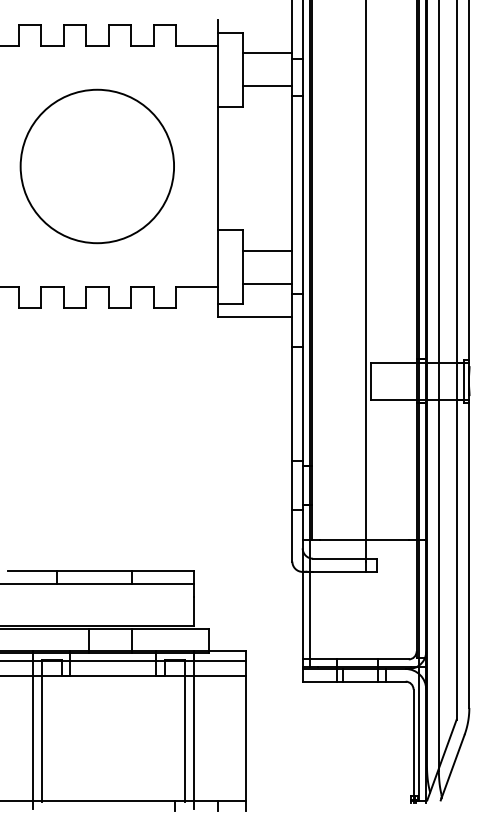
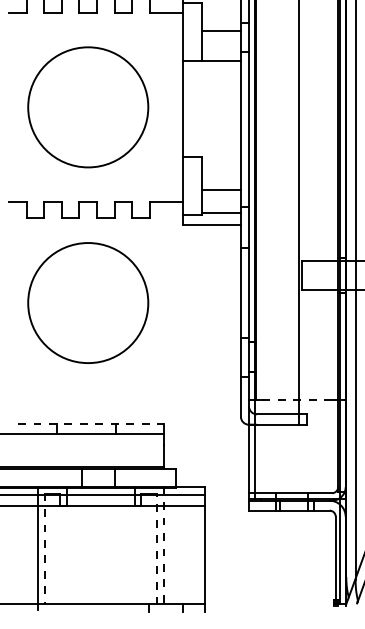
line: (267, 53) -> (221, 31), moved
line: (267, 85) -> (221, 61), moved
line: (267, 251) -> (221, 190), moved
line: (267, 283) -> (221, 213), moved
circle: (96, 416) -> (87, 303), added
line: (363, 539) -> (296, 399), solid -> dashed
line: (100, 570) -> (90, 423), solid -> dashed
line: (193, 729) -> (163, 548), solid -> dashed
line: (184, 730) -> (156, 548), solid -> dashed
line: (42, 731) -> (45, 549), solid -> dashed

